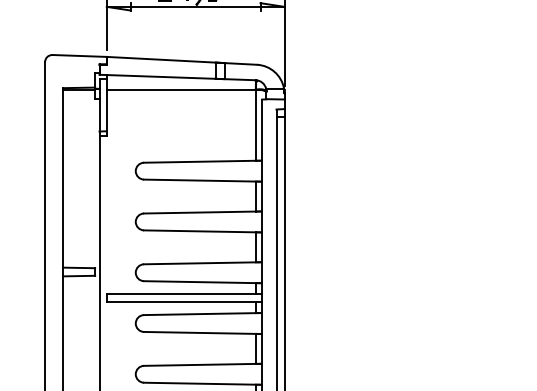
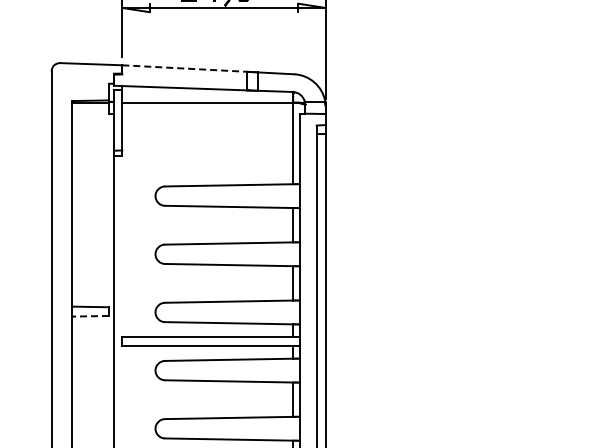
line: (161, 59) -> (185, 68), solid -> dashed
line: (79, 276) -> (90, 316), solid -> dashed

